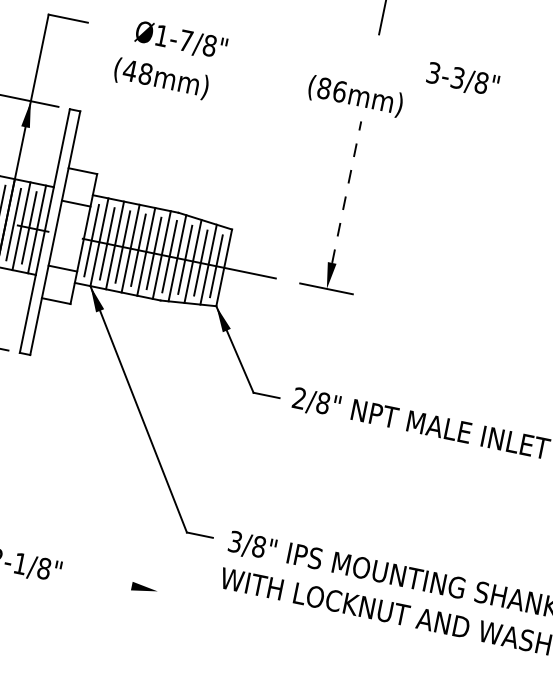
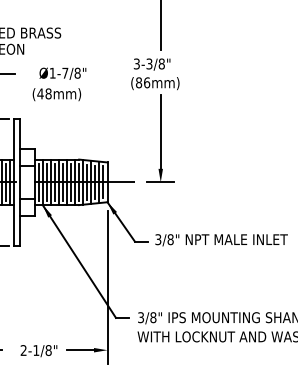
text: (461, 79) -> (151, 64), moved
line: (346, 192) -> (160, 132), dashed -> solid
text: (299, 400) -> (158, 240), 2/8" -> 3/8"
line: (183, 468) -> (107, 286), added
line: (105, 581) -> (80, 350), added

